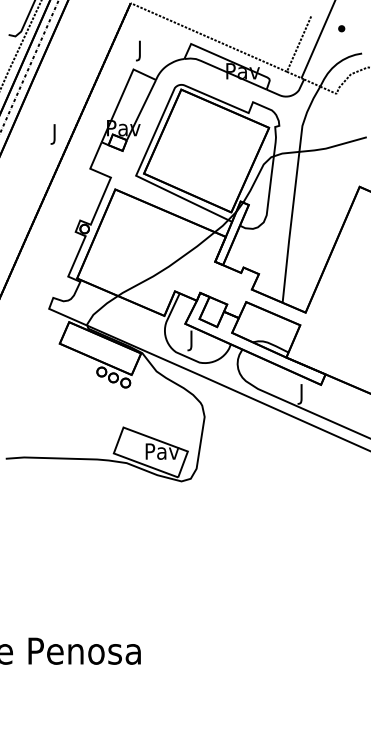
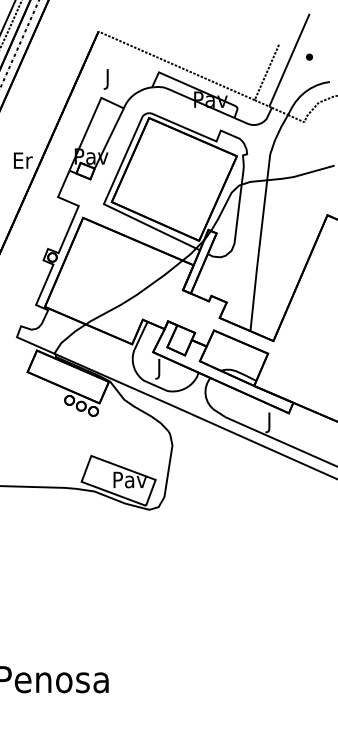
text: (55, 134) -> (23, 162), J -> Er

